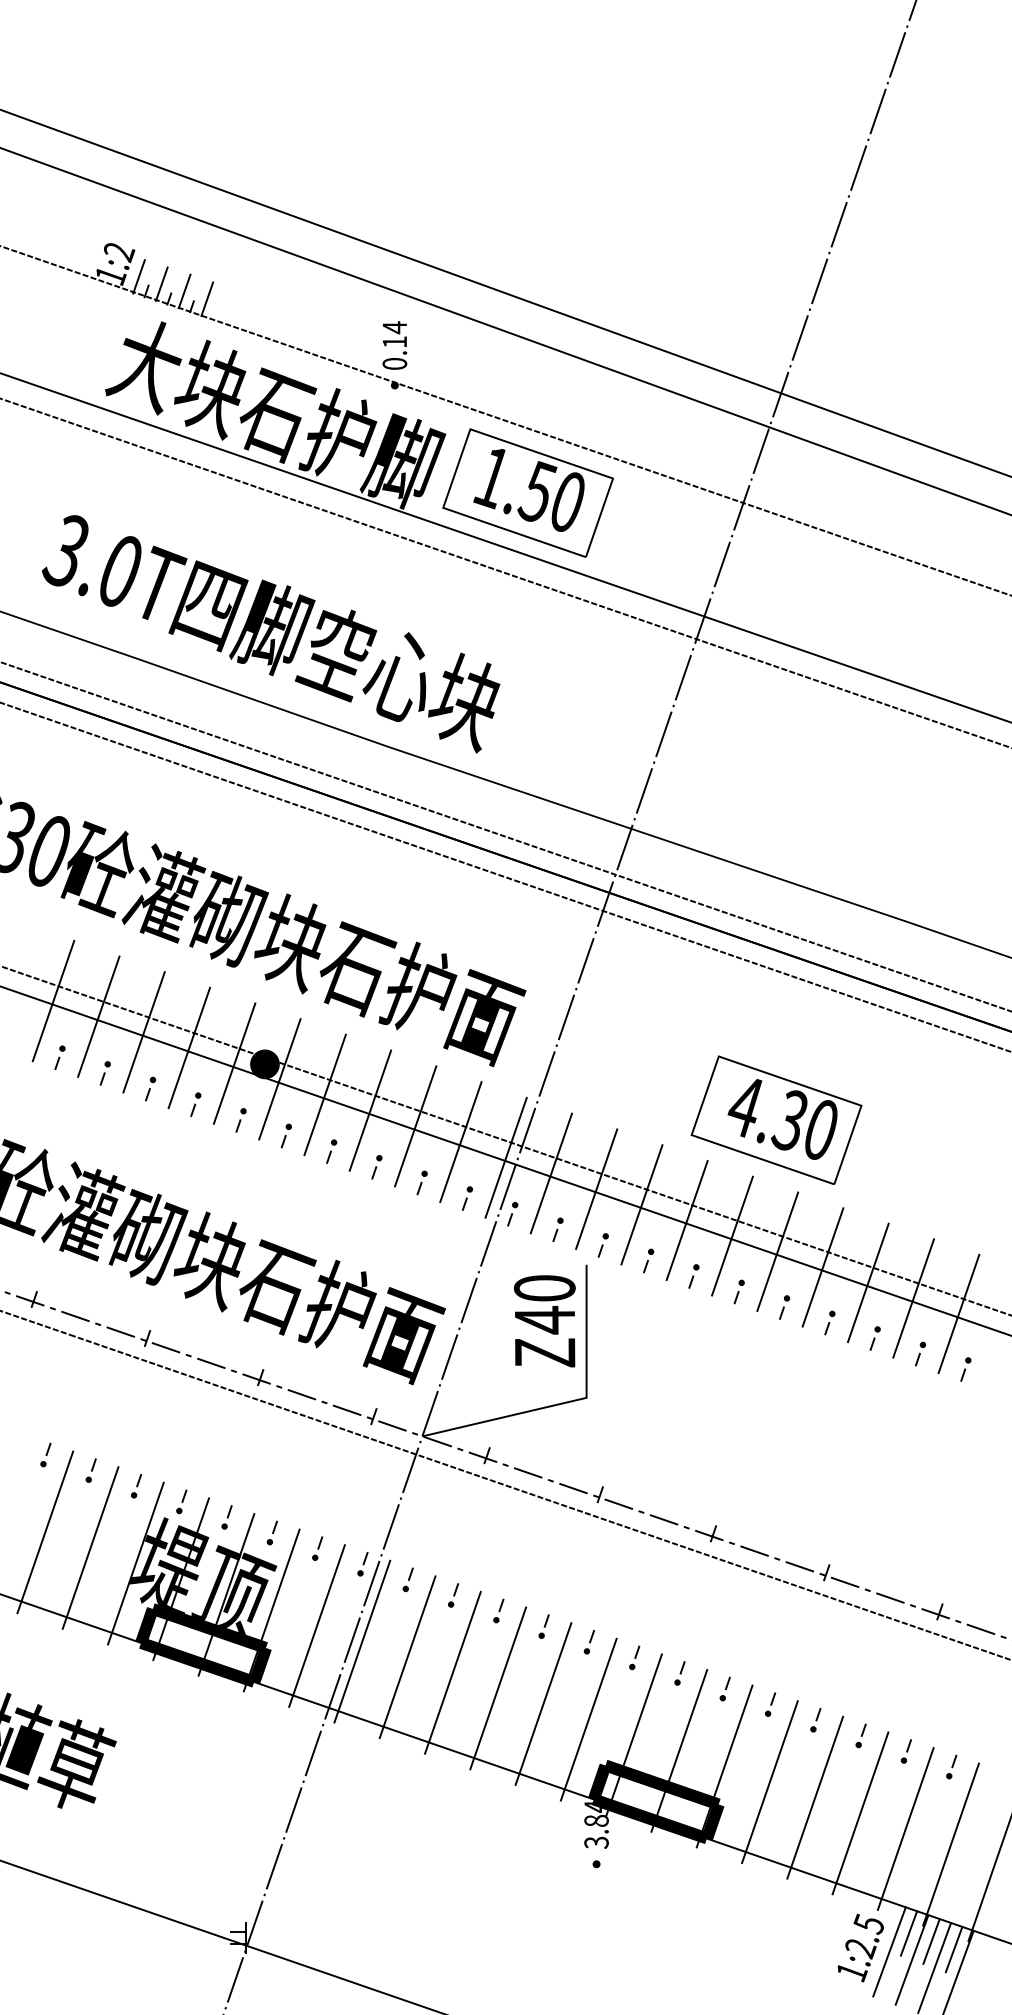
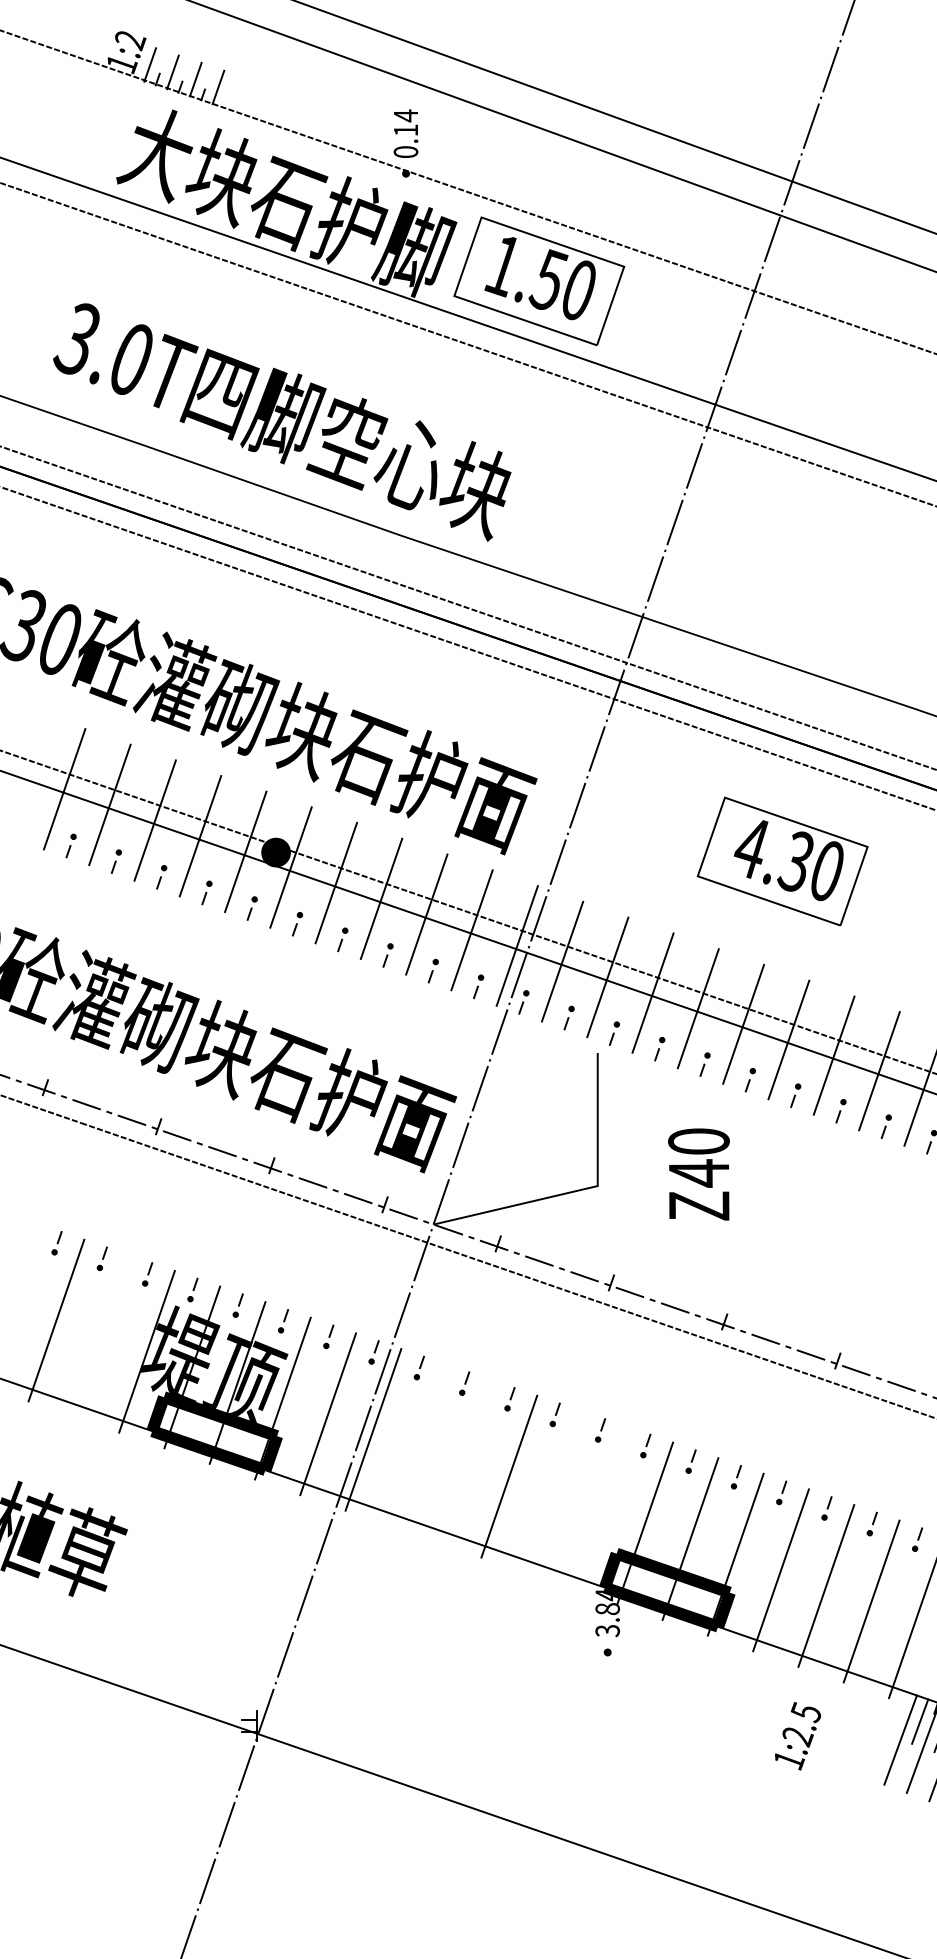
part: (776, 1119) -> (782, 860), moved
text: (544, 1321) -> (698, 1174), moved
line: (90, 1547) -> (101, 1335), removed
line: (407, 1657) -> (418, 1445), removed
line: (452, 1672) -> (463, 1460), removed
line: (543, 1703) -> (554, 1491), removed
line: (588, 1719) -> (599, 1507), removed
text: (860, 1947) -> (797, 1735), moved

